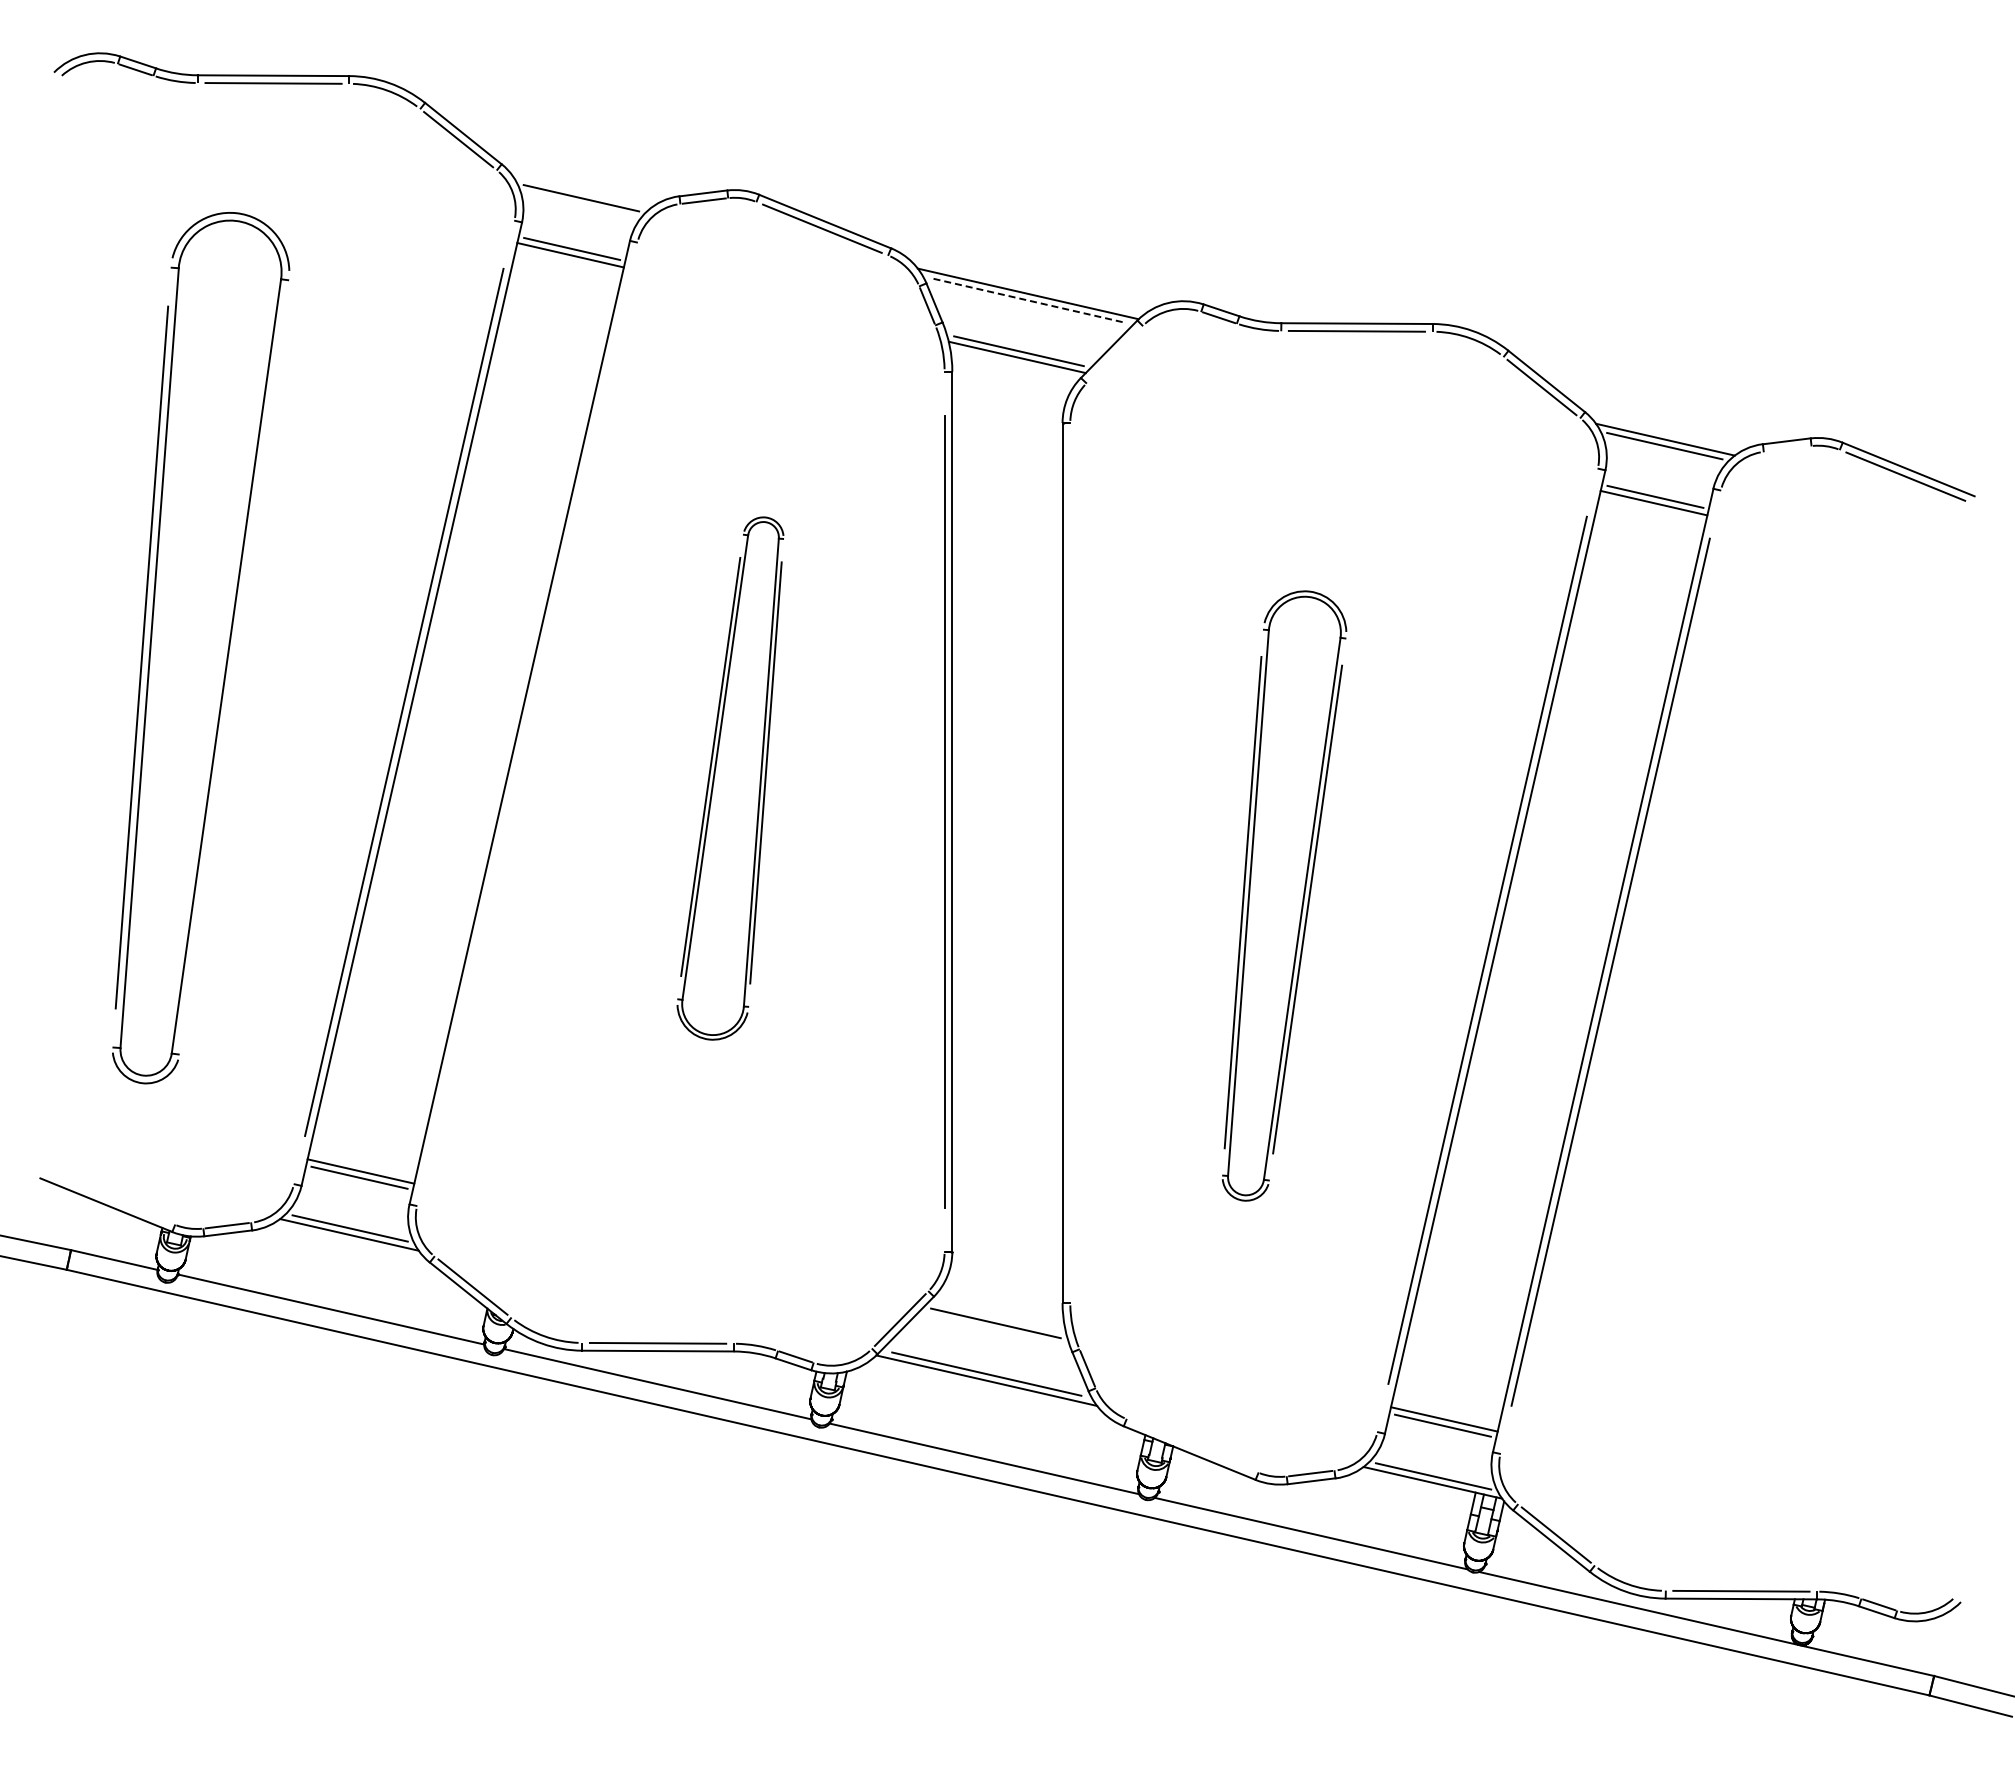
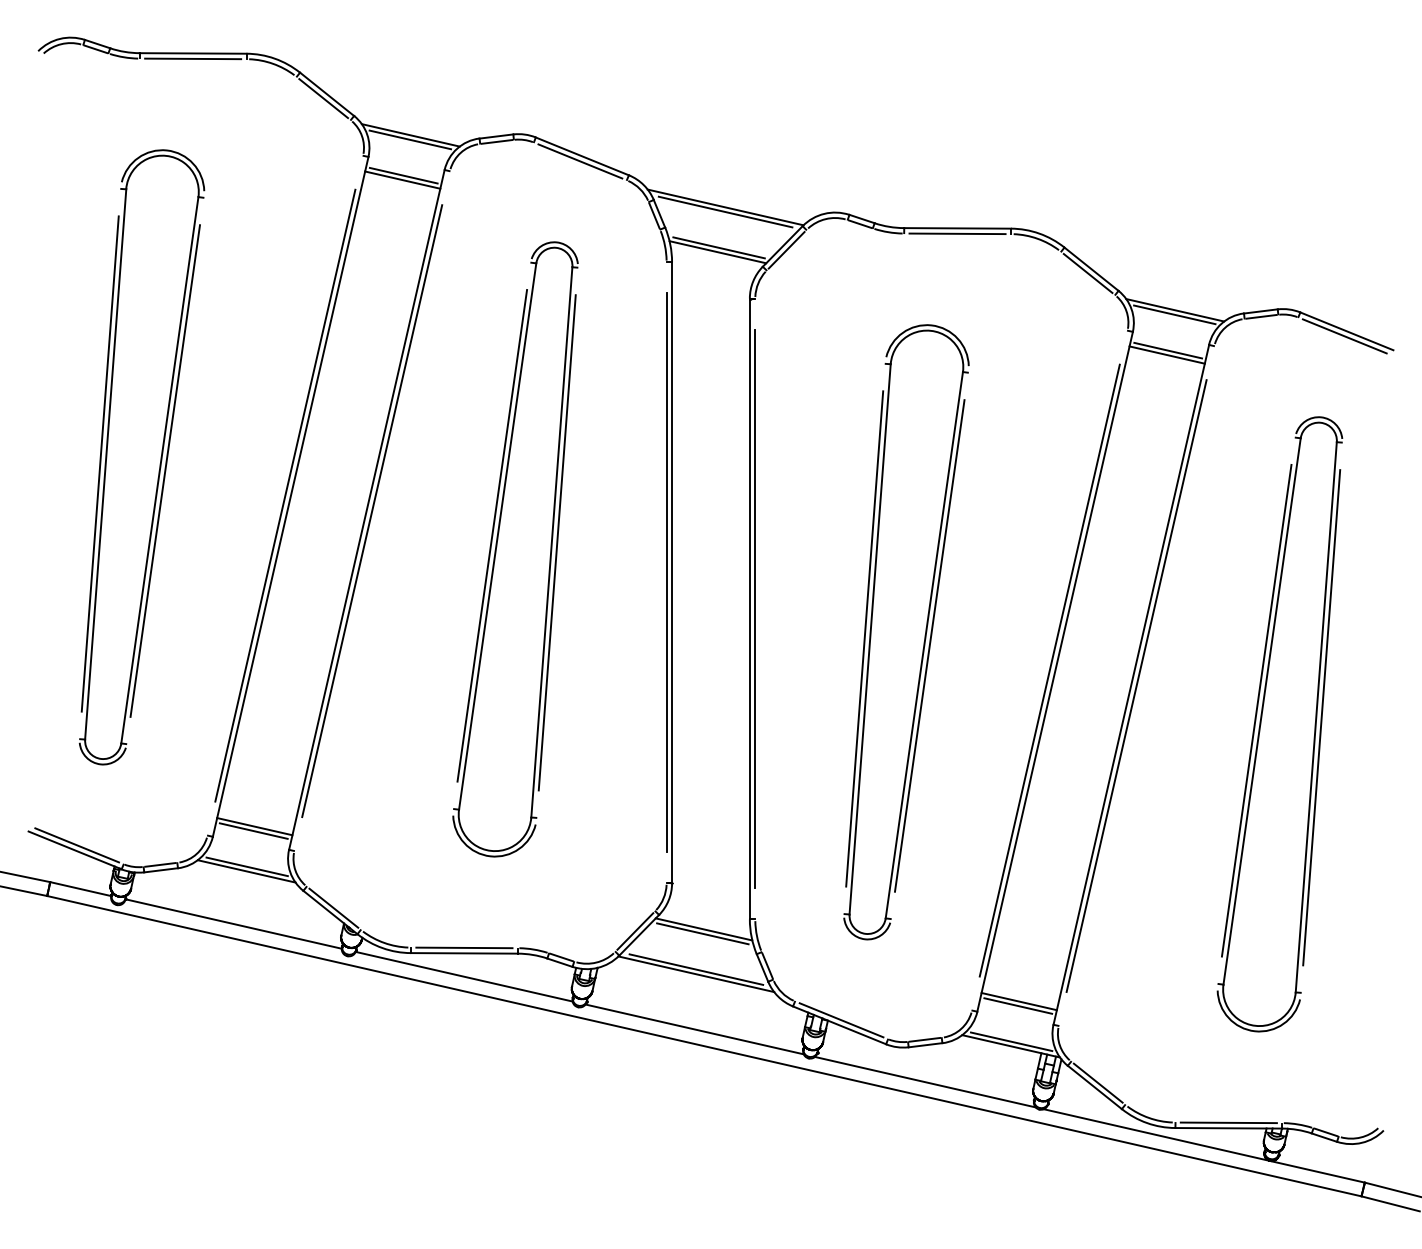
line: (581, 191) -> (410, 135), added
line: (1028, 300) -> (725, 212), dashed -> solid
line: (1114, 354) -> (786, 250), added
line: (1787, 448) -> (1261, 316), added
line: (233, 667) -> (164, 471), added
line: (527, 723) -> (372, 510), added
part: (730, 778) -> (515, 549), size x1.67
line: (1070, 863) -> (755, 609), added
part: (1284, 895) -> (906, 631), size x1.43
part: (1813, 1026) -> (1279, 724), added
line: (108, 1197) -> (76, 845), added
line: (997, 1316) -> (703, 928), added
line: (1192, 1445) -> (841, 1019), added

